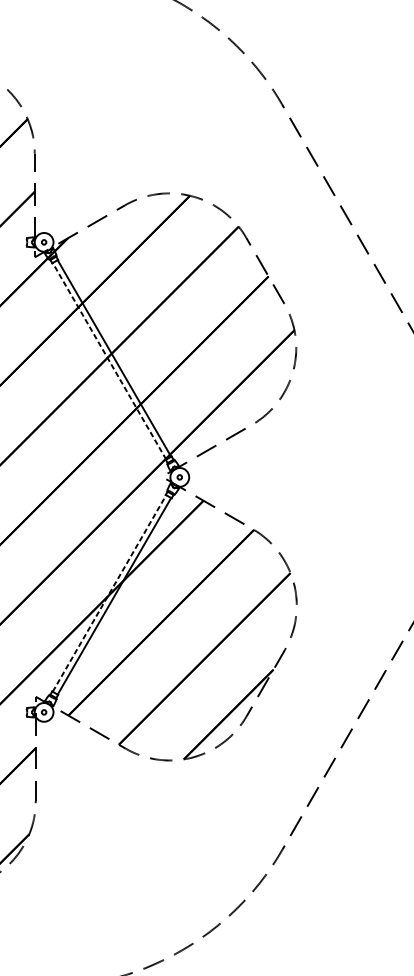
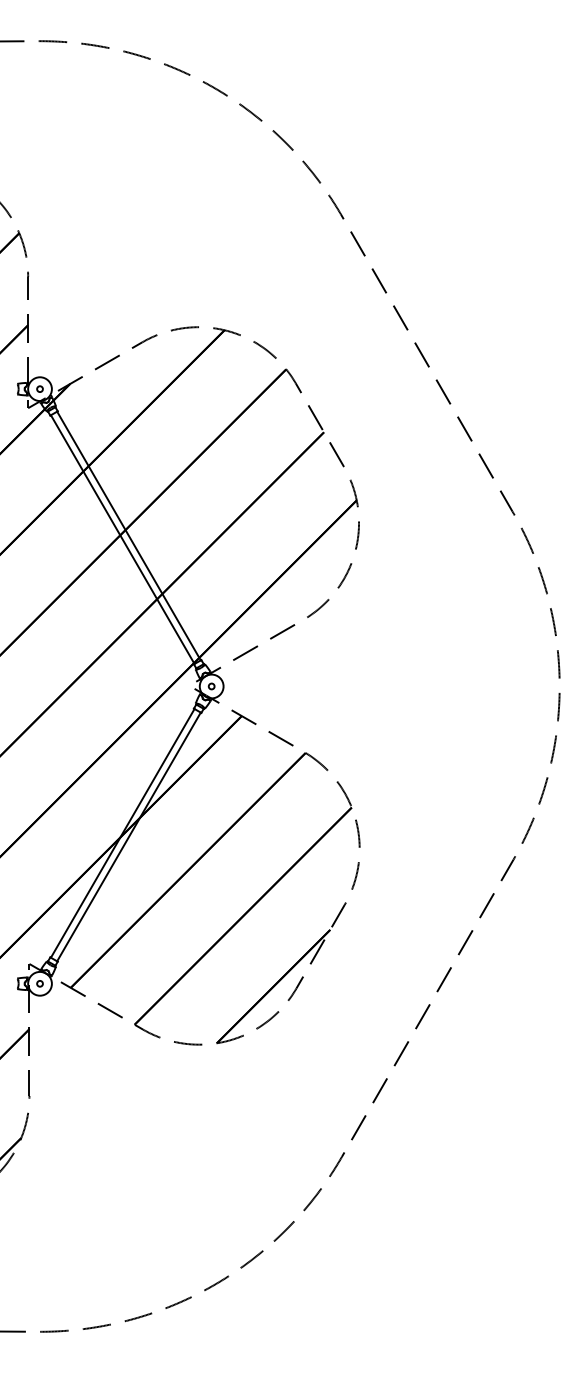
line: (109, 361) -> (122, 539), dashed -> solid
line: (109, 593) -> (122, 833), dashed -> solid

